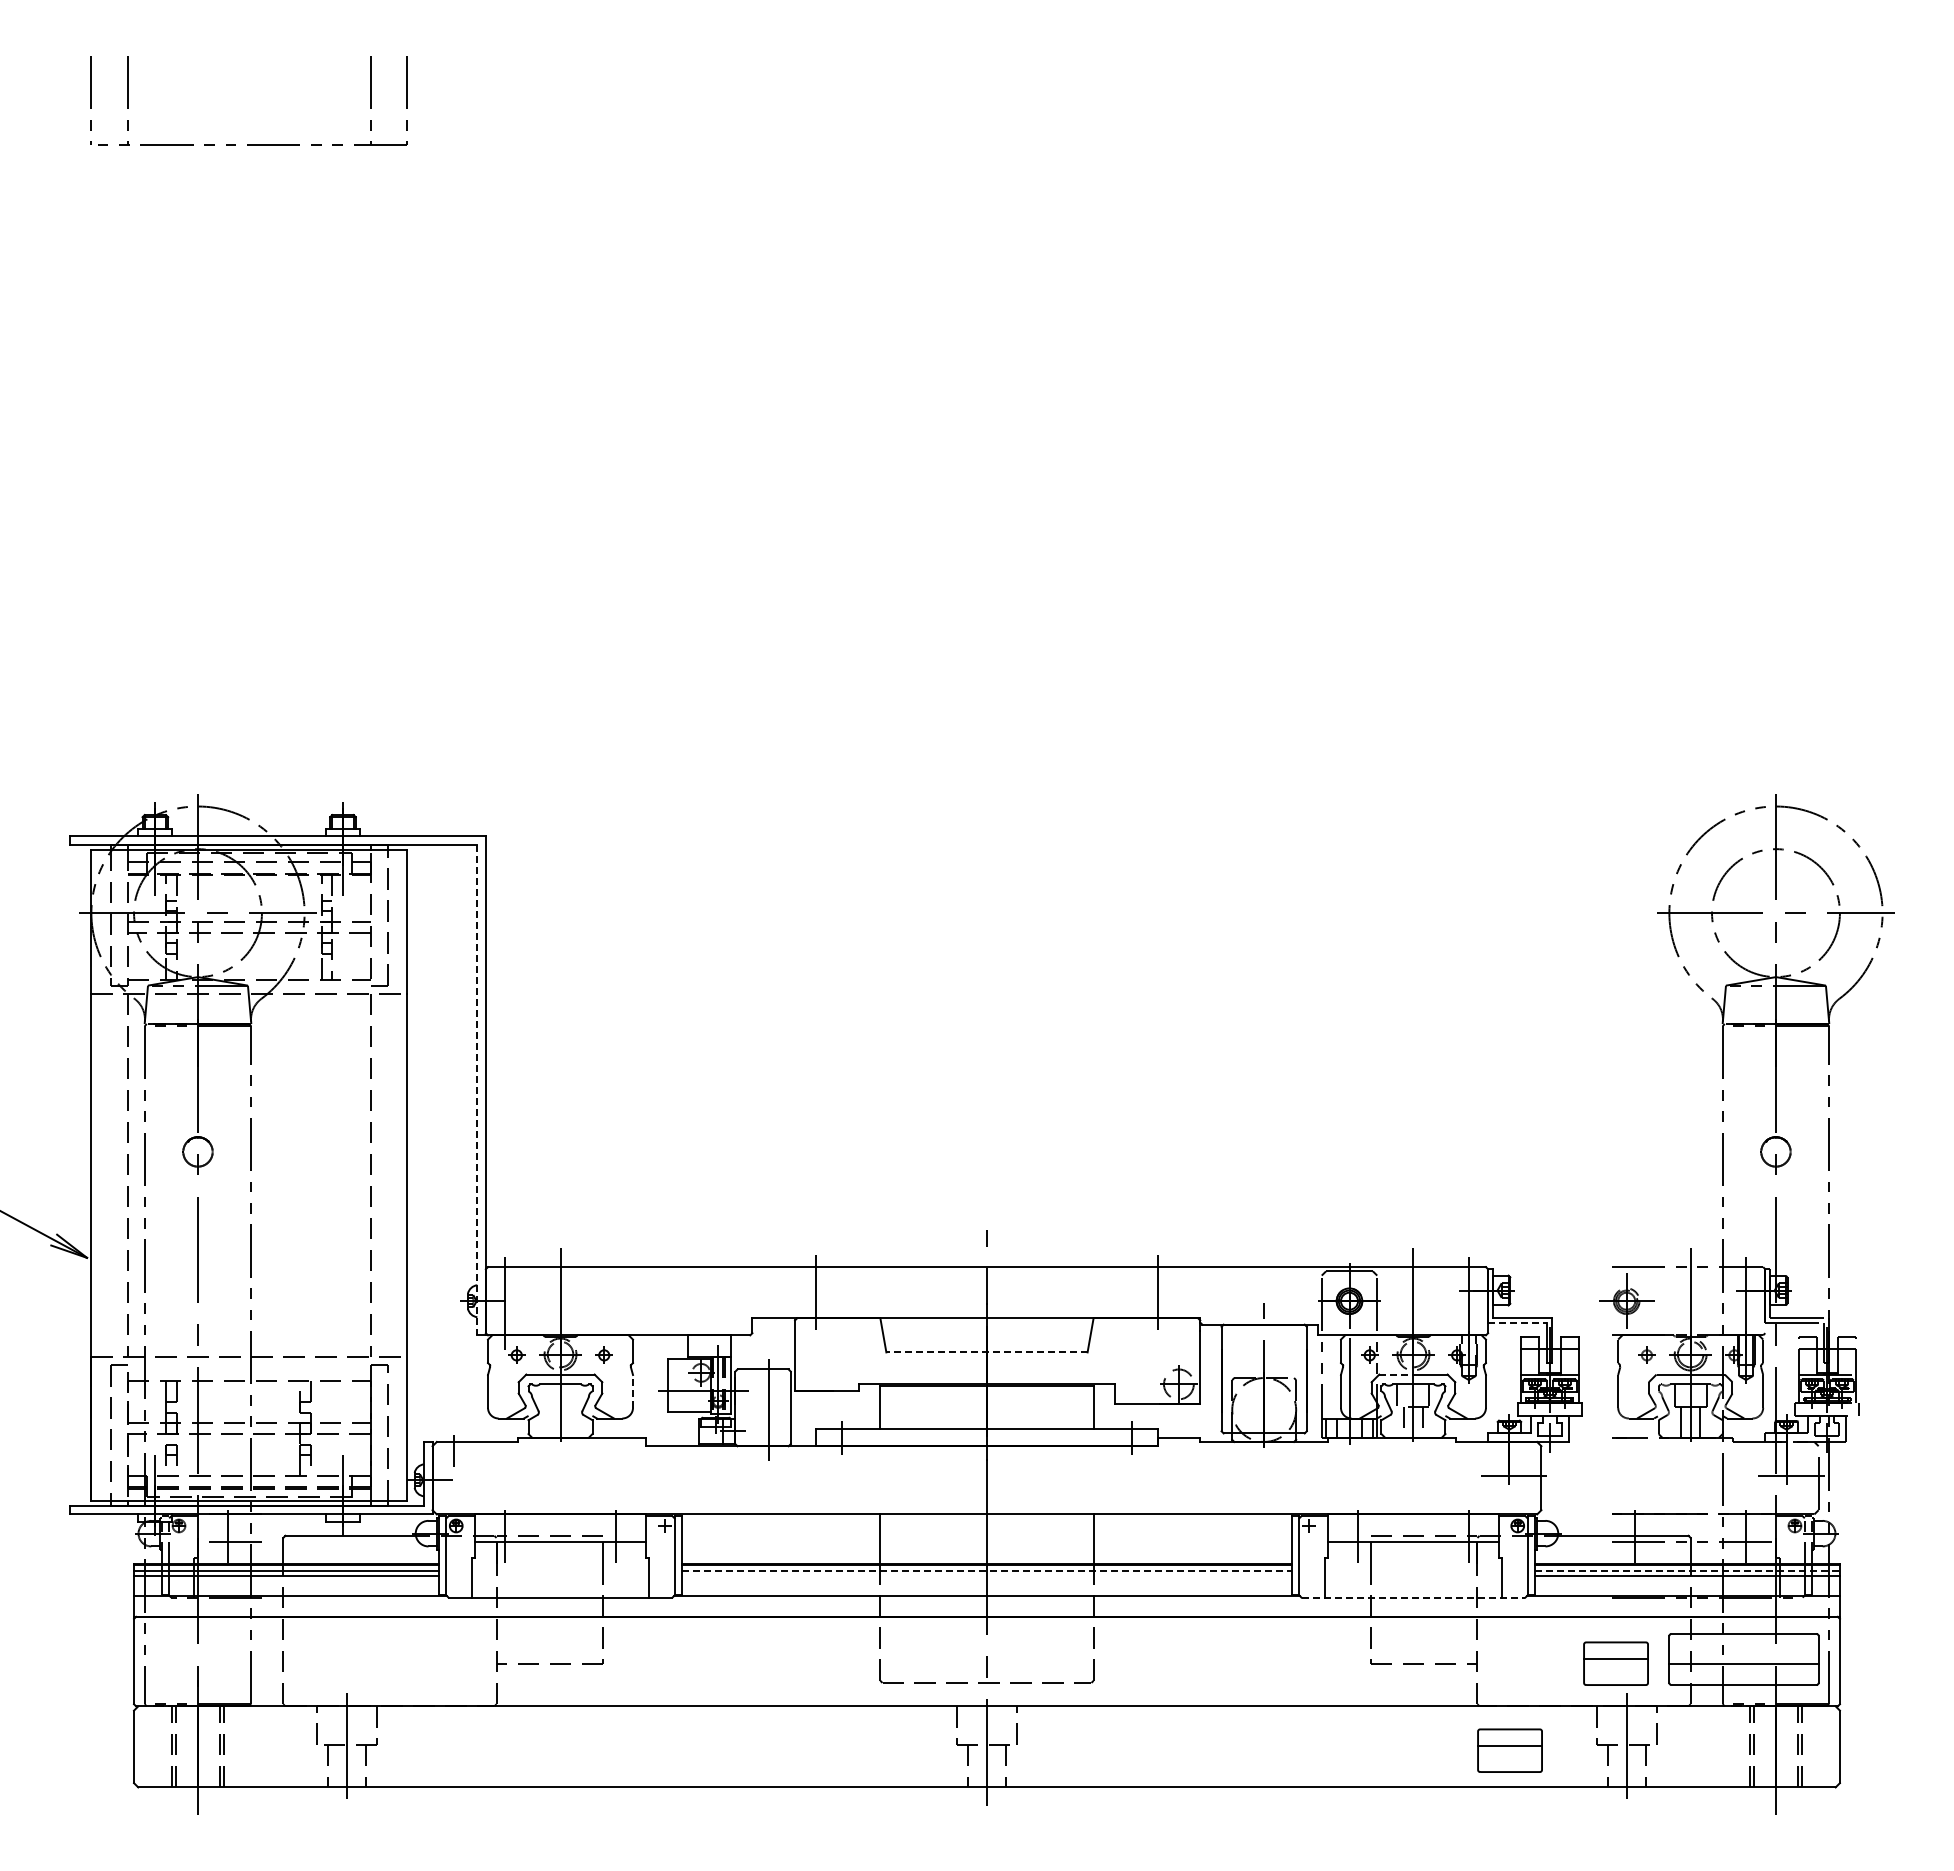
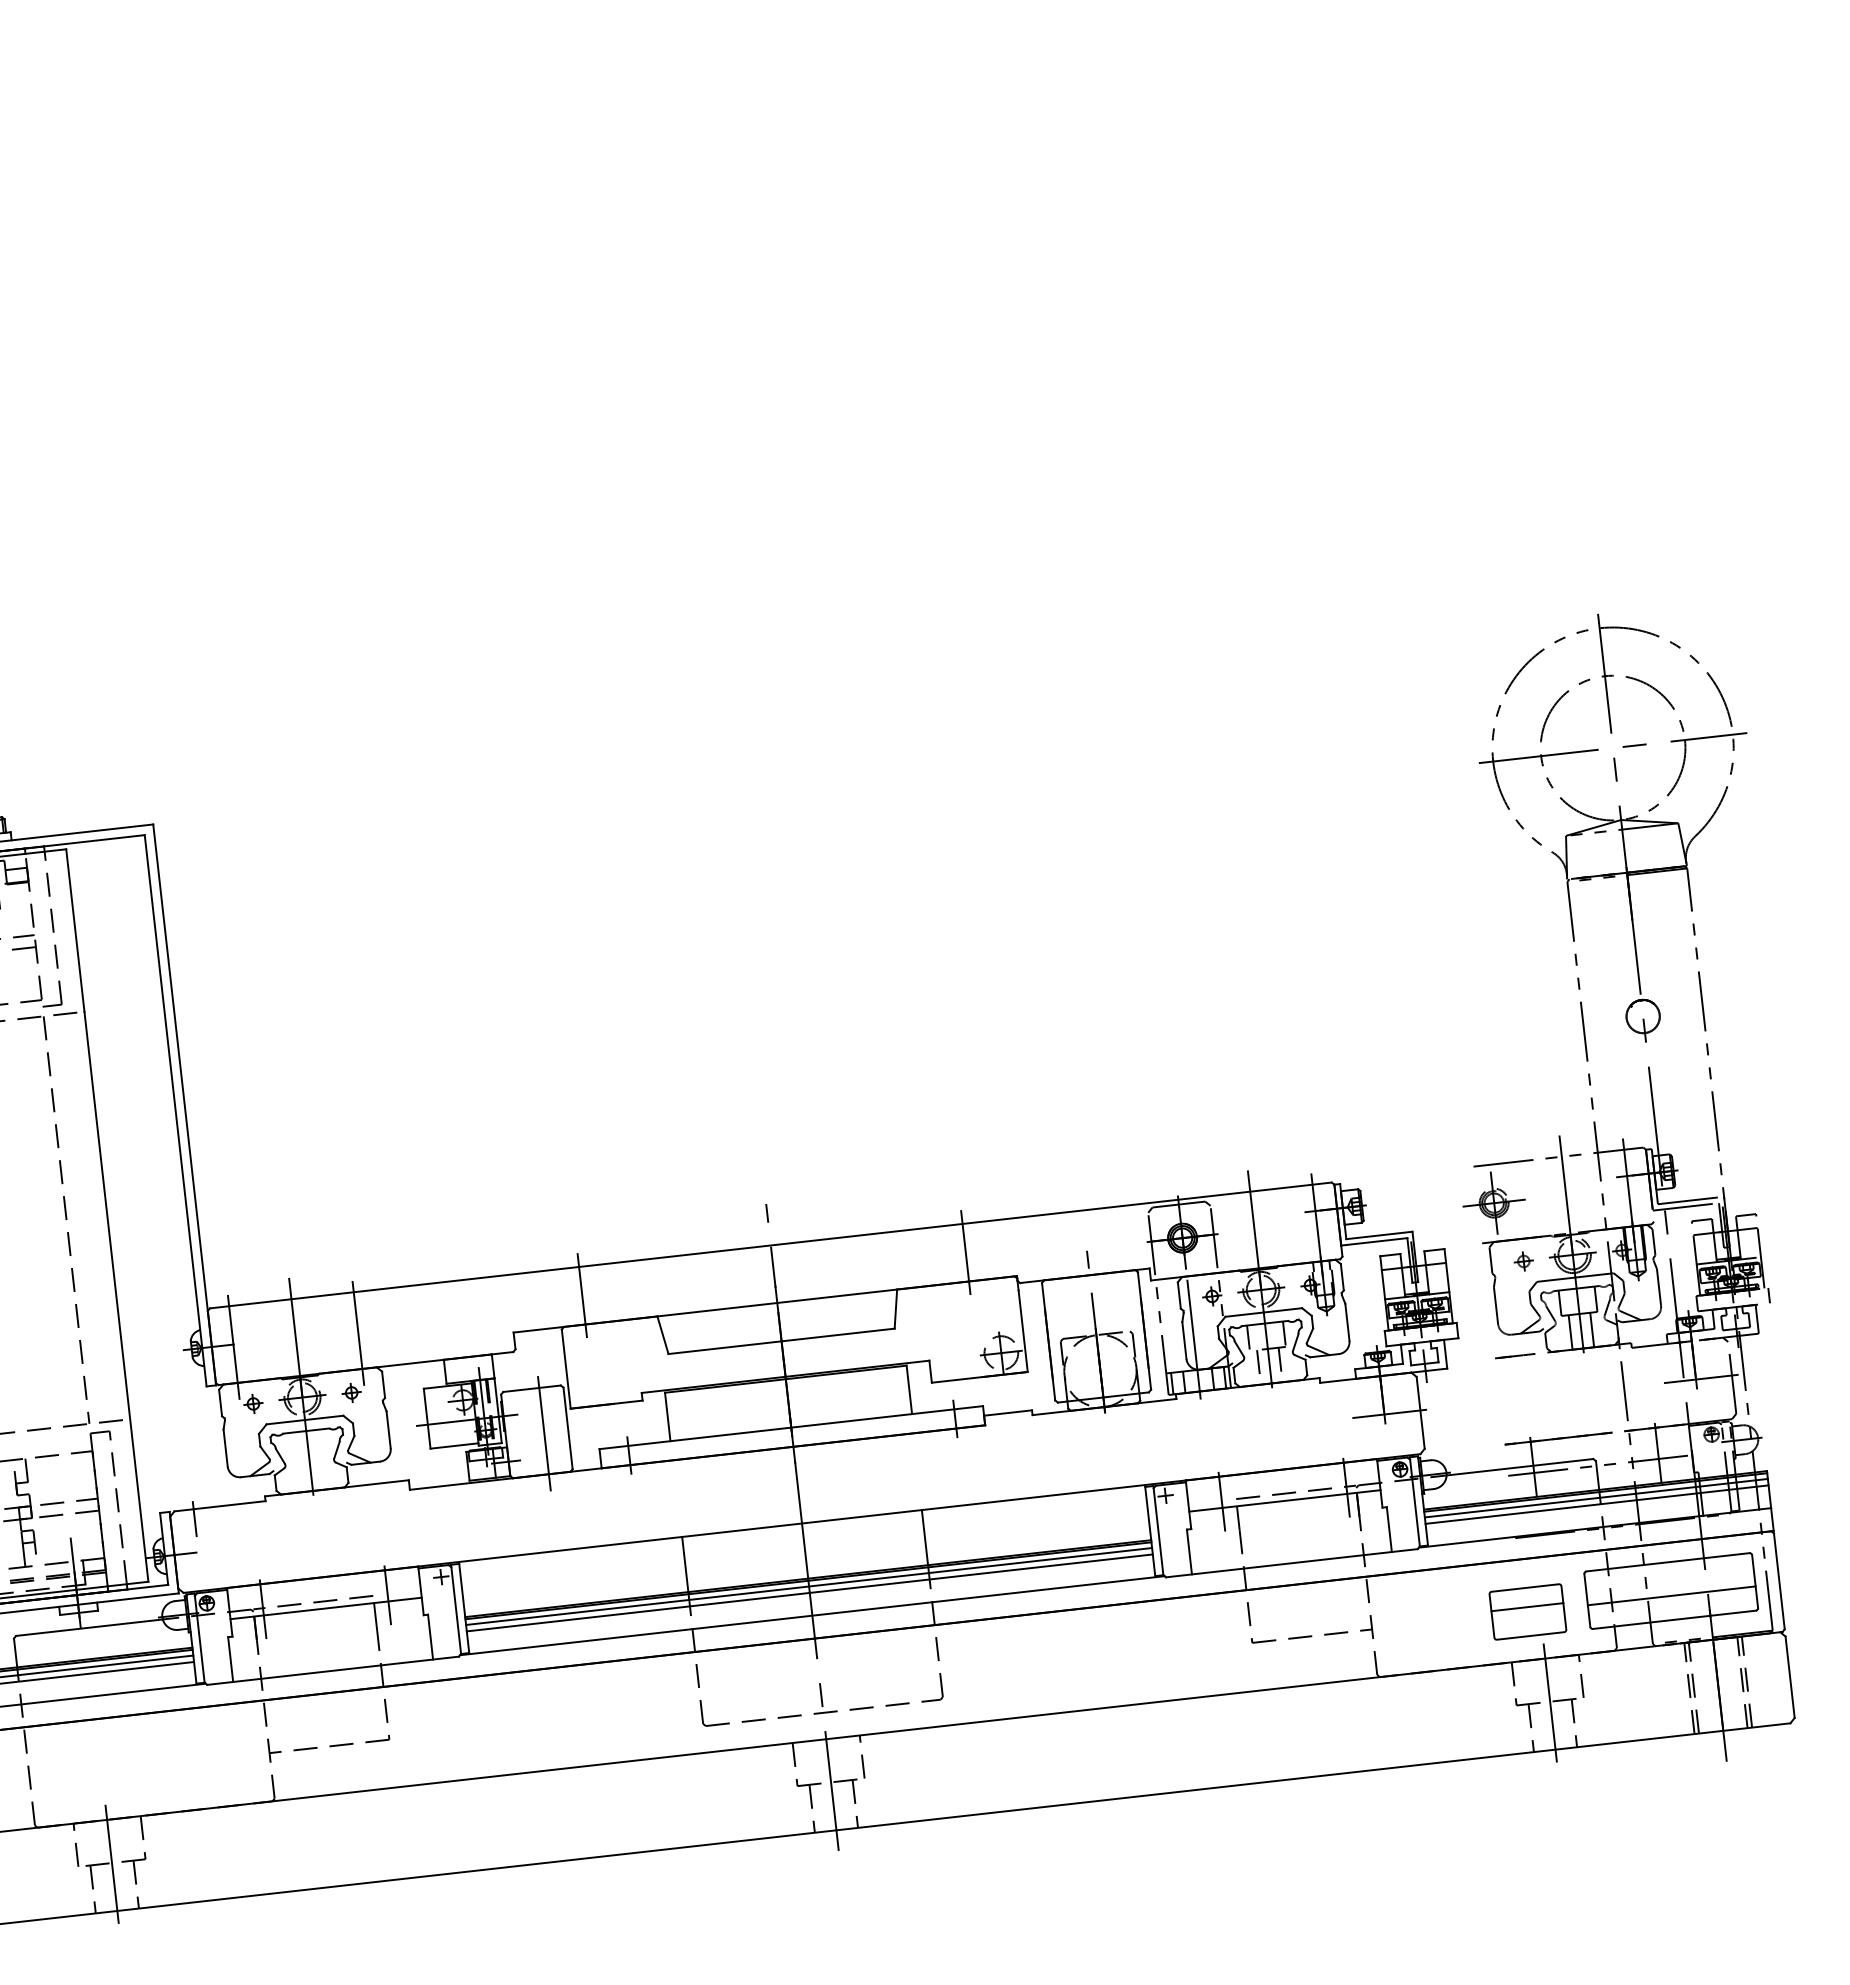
line: (477, 1090) -> (175, 1111), dashed -> solid
line: (615, 1303) -> (357, 1333), added
line: (1518, 1323) -> (1375, 1241), dashed -> solid
line: (986, 1352) -> (781, 1341), dashed -> solid
line: (1396, 1374) -> (1244, 1314), dashed -> solid
line: (633, 1390) -> (389, 1428), dashed -> solid
line: (987, 1570) -> (809, 1586), dashed -> solid
line: (1687, 1570) -> (1596, 1498), dashed -> solid
line: (986, 1576) -> (809, 1593), added
line: (1413, 1597) -> (1291, 1563), dashed -> solid
part: (1509, 1750) -> (1419, 1722), removed

